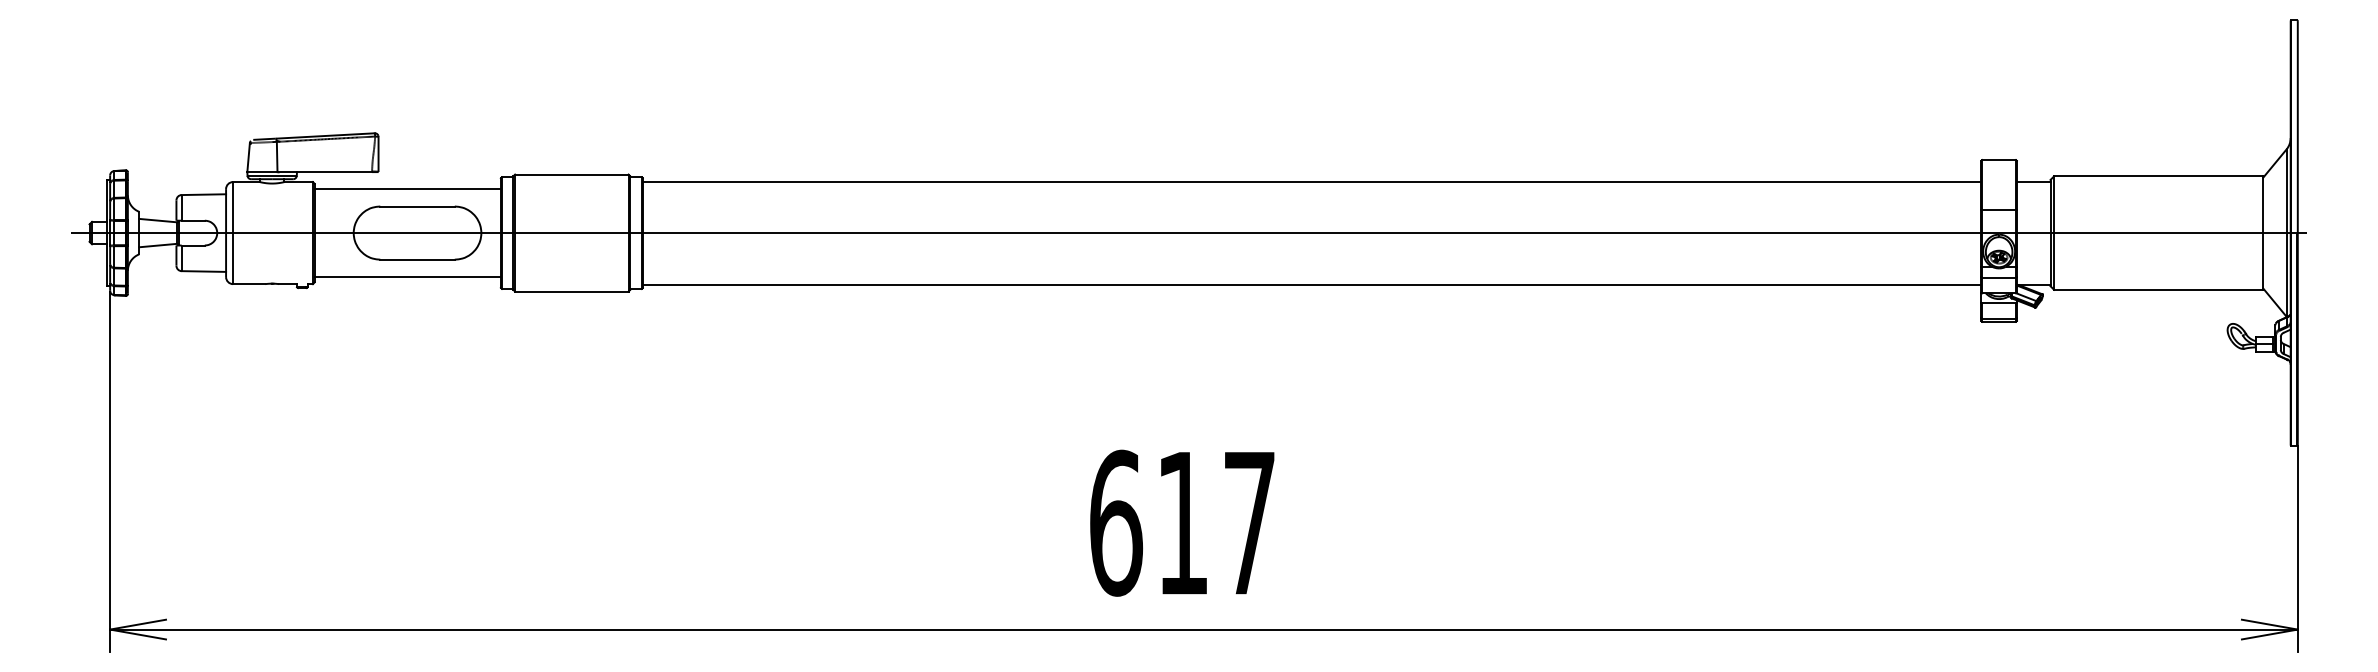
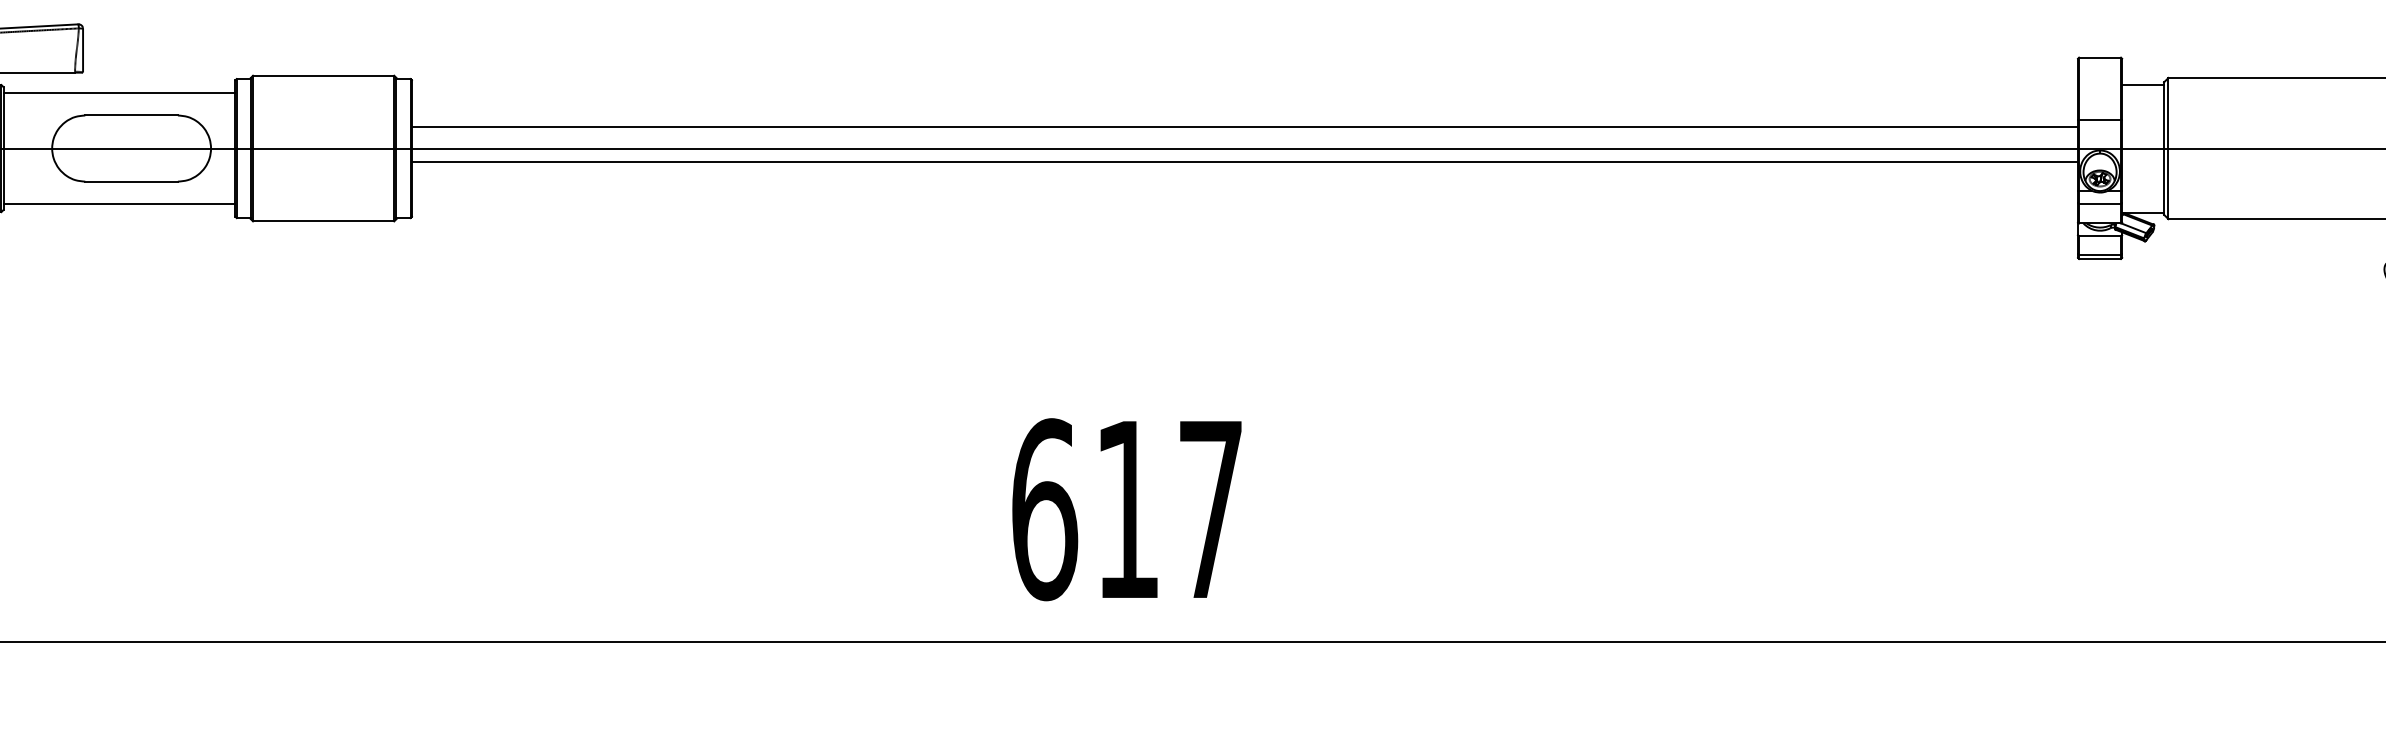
line: (1311, 181) -> (1244, 126), moved
line: (1311, 284) -> (1244, 161), moved
text: (1182, 522) -> (1127, 508), moved

